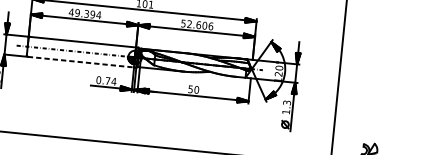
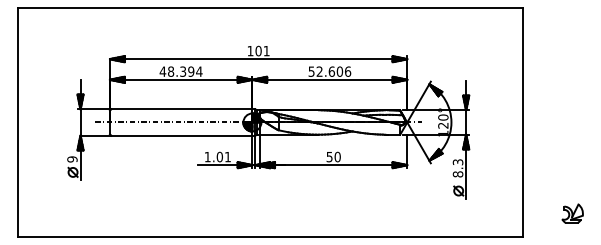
text: (77, 12) -> (170, 71), 49.394 -> 48.394
line: (81, 62) -> (182, 135), dashed -> solid
text: (106, 80) -> (217, 156), 0.74 -> 1.01
text: (285, 112) -> (457, 174), 1.3 -> 8.3

